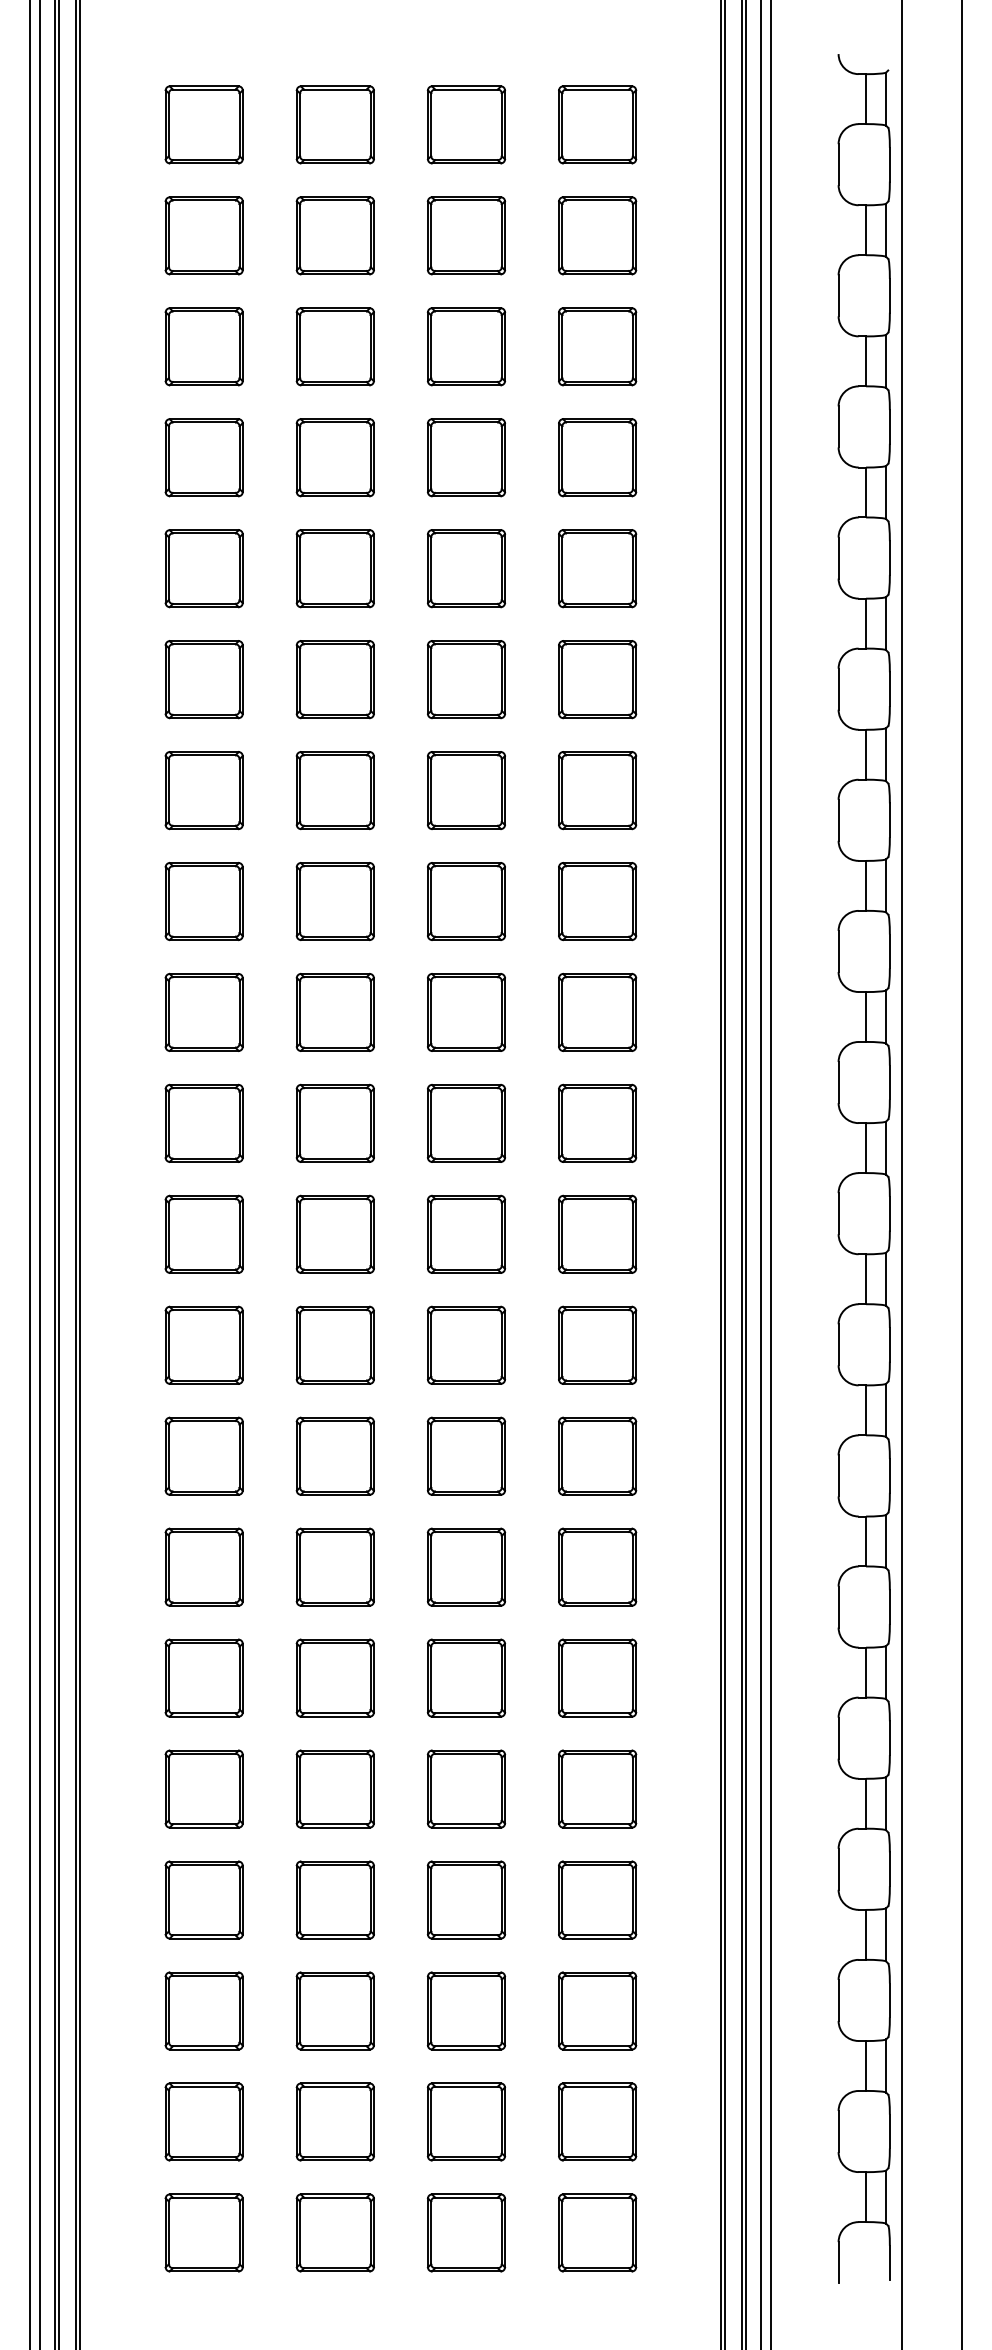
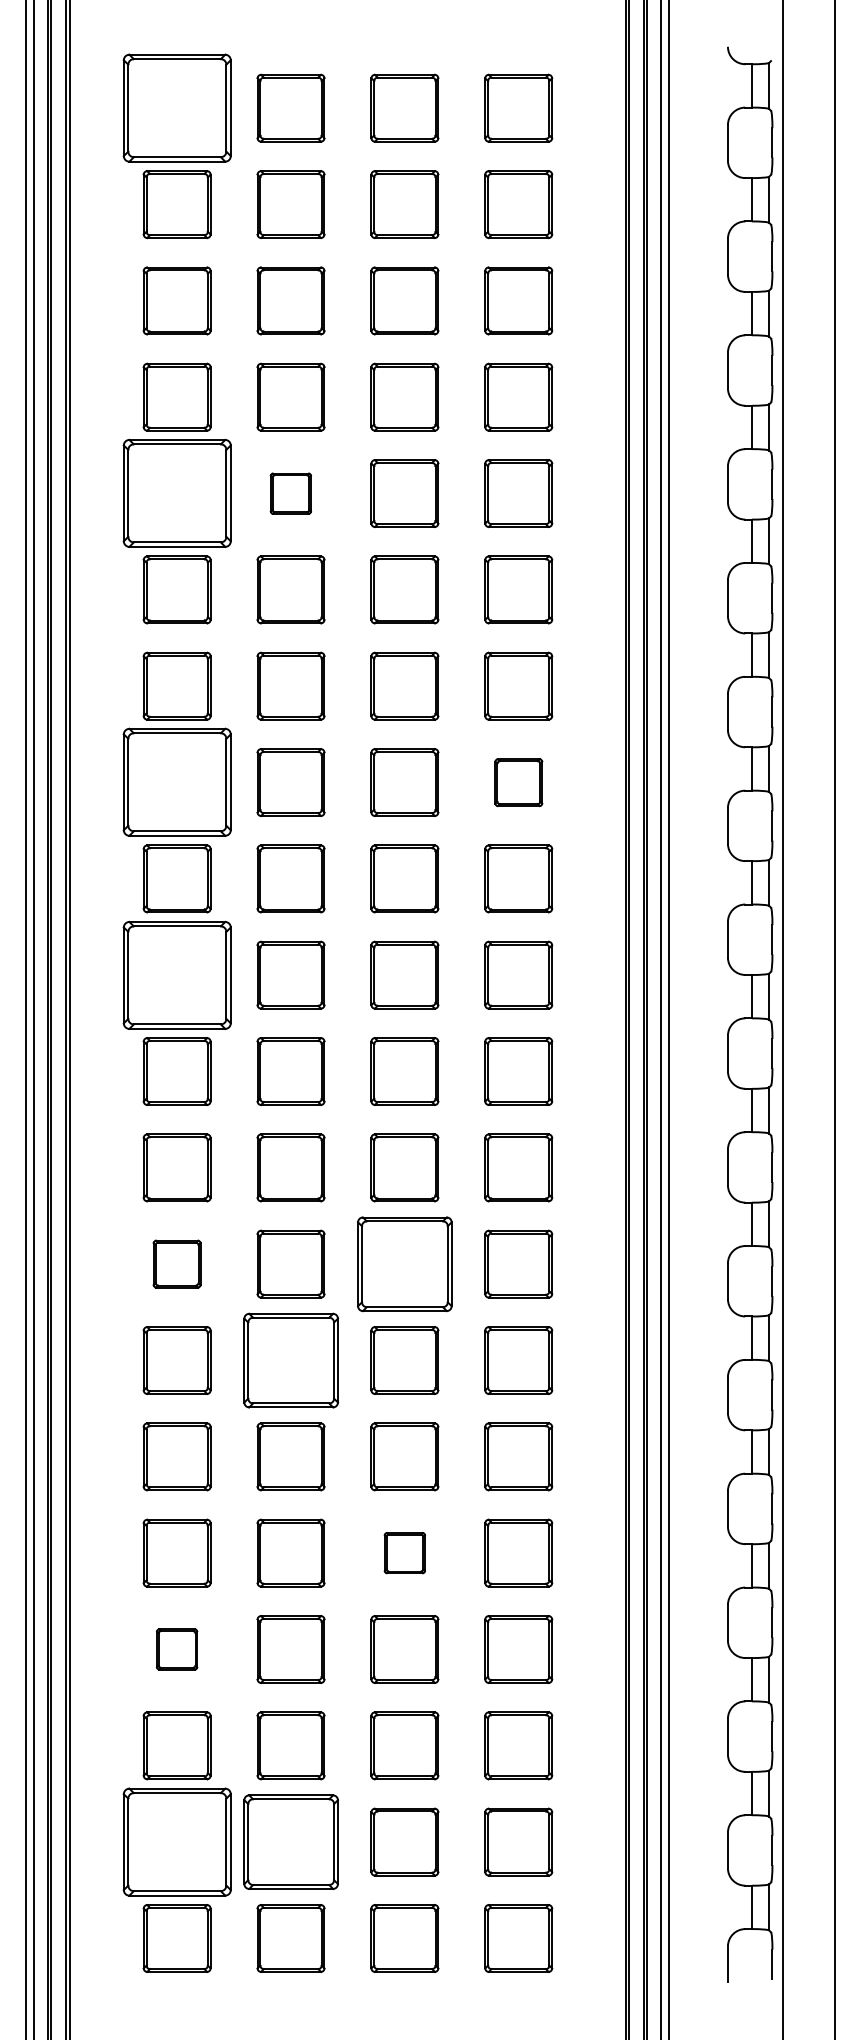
part: (203, 124) -> (176, 107), size x1.6
part: (203, 568) -> (176, 493), size x1.6
part: (334, 568) -> (290, 493), size x0.6
part: (203, 901) -> (176, 782), size x1.6
part: (597, 901) -> (518, 782), size x0.7
part: (203, 1122) -> (176, 974), size x1.6
part: (203, 1455) -> (176, 1263), size x0.7
part: (466, 1455) -> (404, 1263), size x1.4
part: (334, 1566) -> (290, 1359), size x1.4
part: (466, 1788) -> (404, 1552), size x0.6
part: (203, 1899) -> (176, 1649), size x0.6
part: (203, 2121) -> (176, 1841), size x1.6
part: (334, 2121) -> (290, 1841), size x1.4

